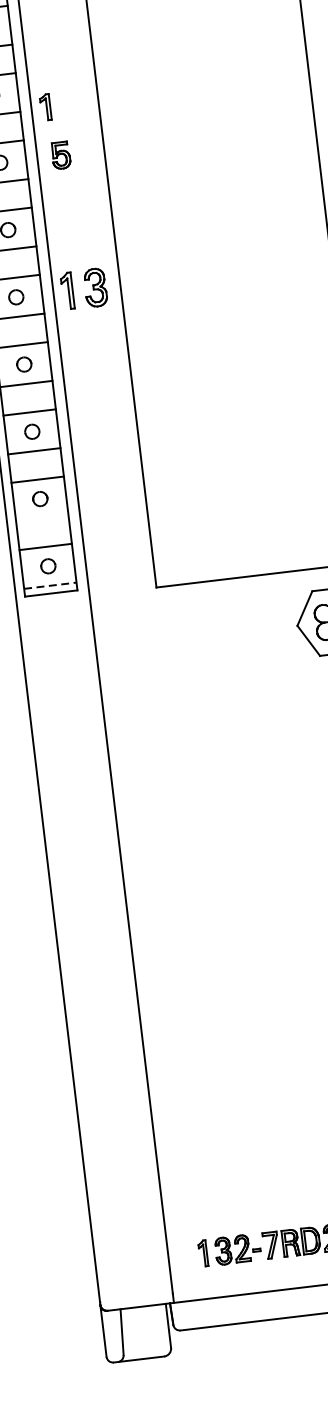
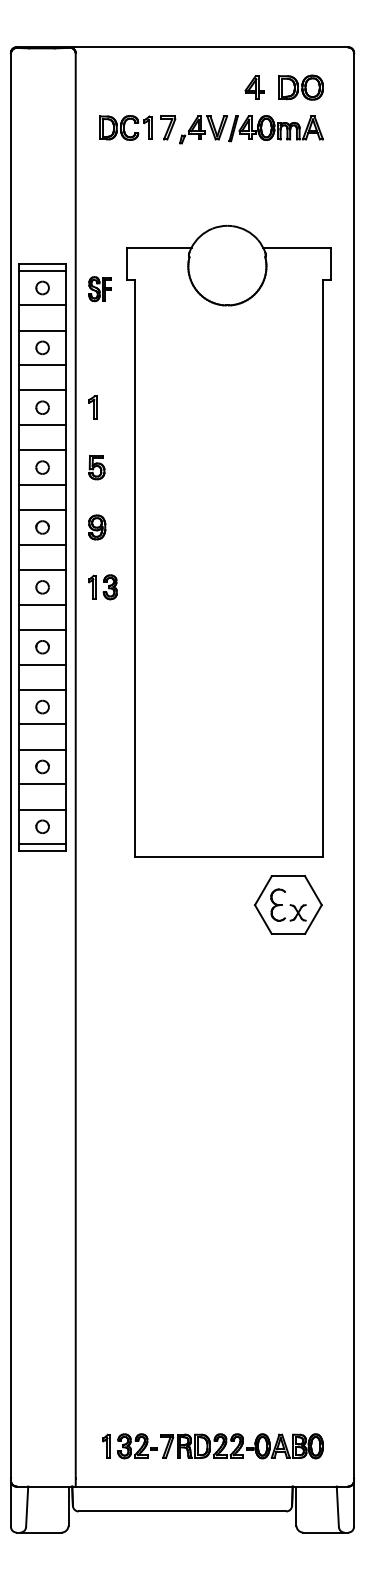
part: (44, 107) -> (92, 407), moved
part: (69, 222) -> (97, 527), added
part: (83, 289) -> (102, 587), size x0.71
line: (42, 518) -> (42, 784), added
line: (50, 586) -> (42, 844), dashed -> solid

